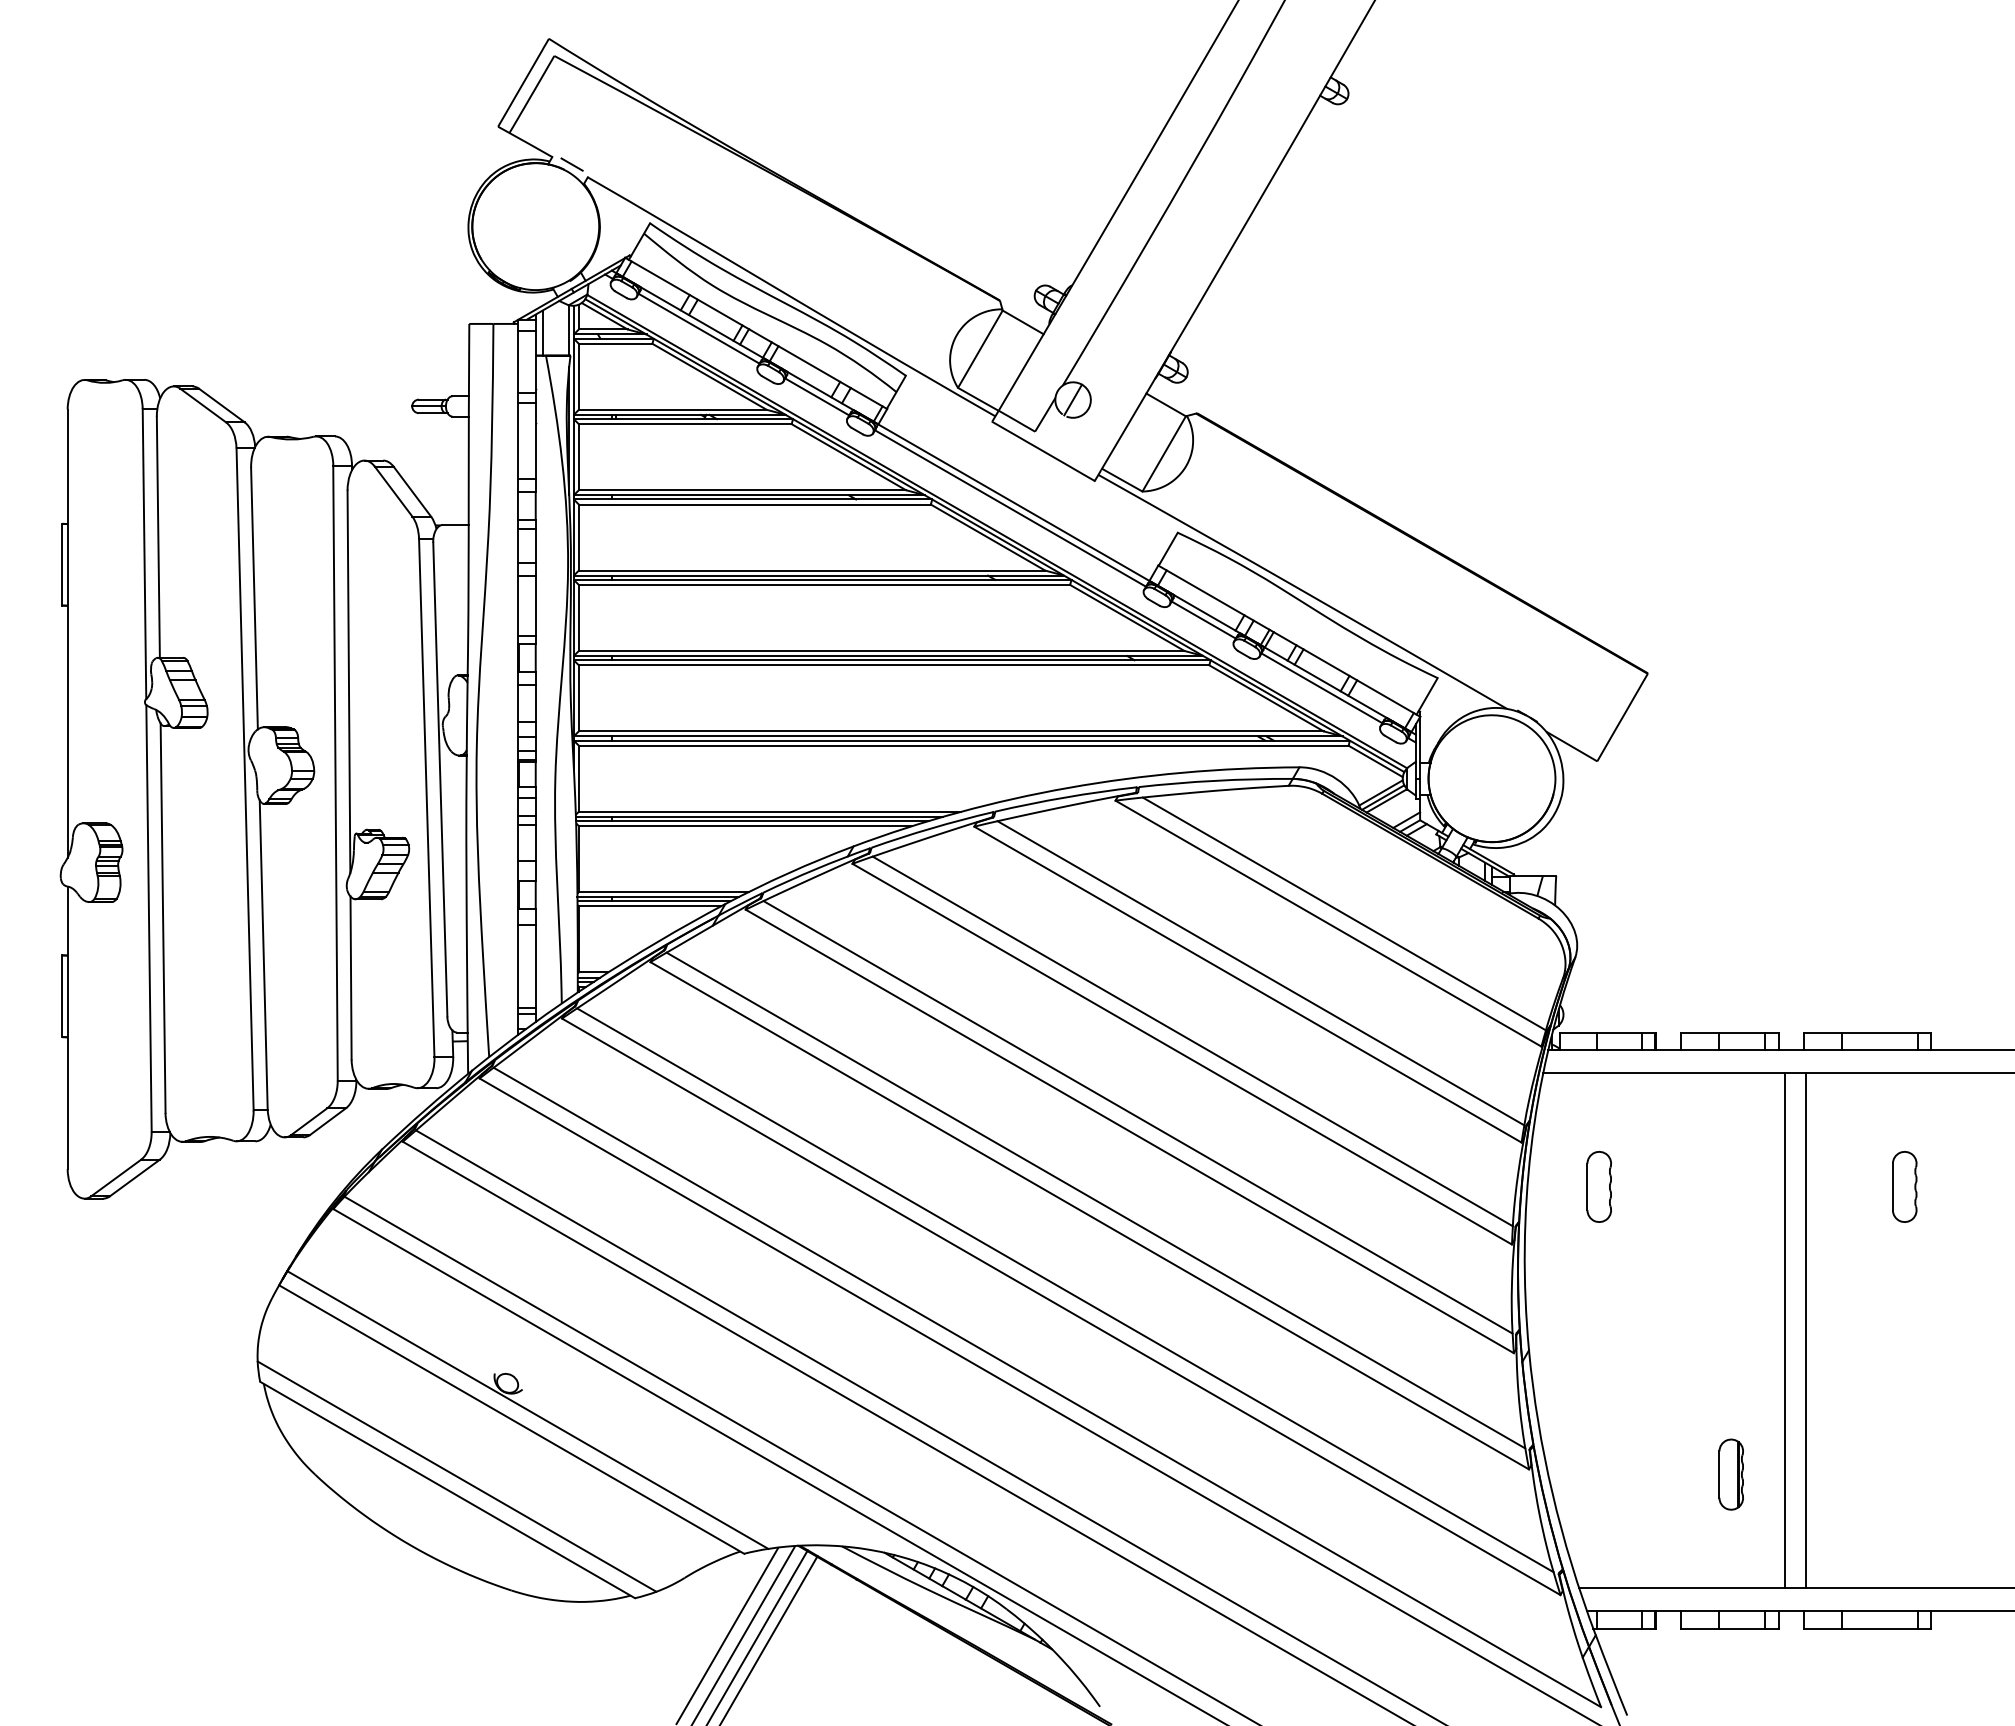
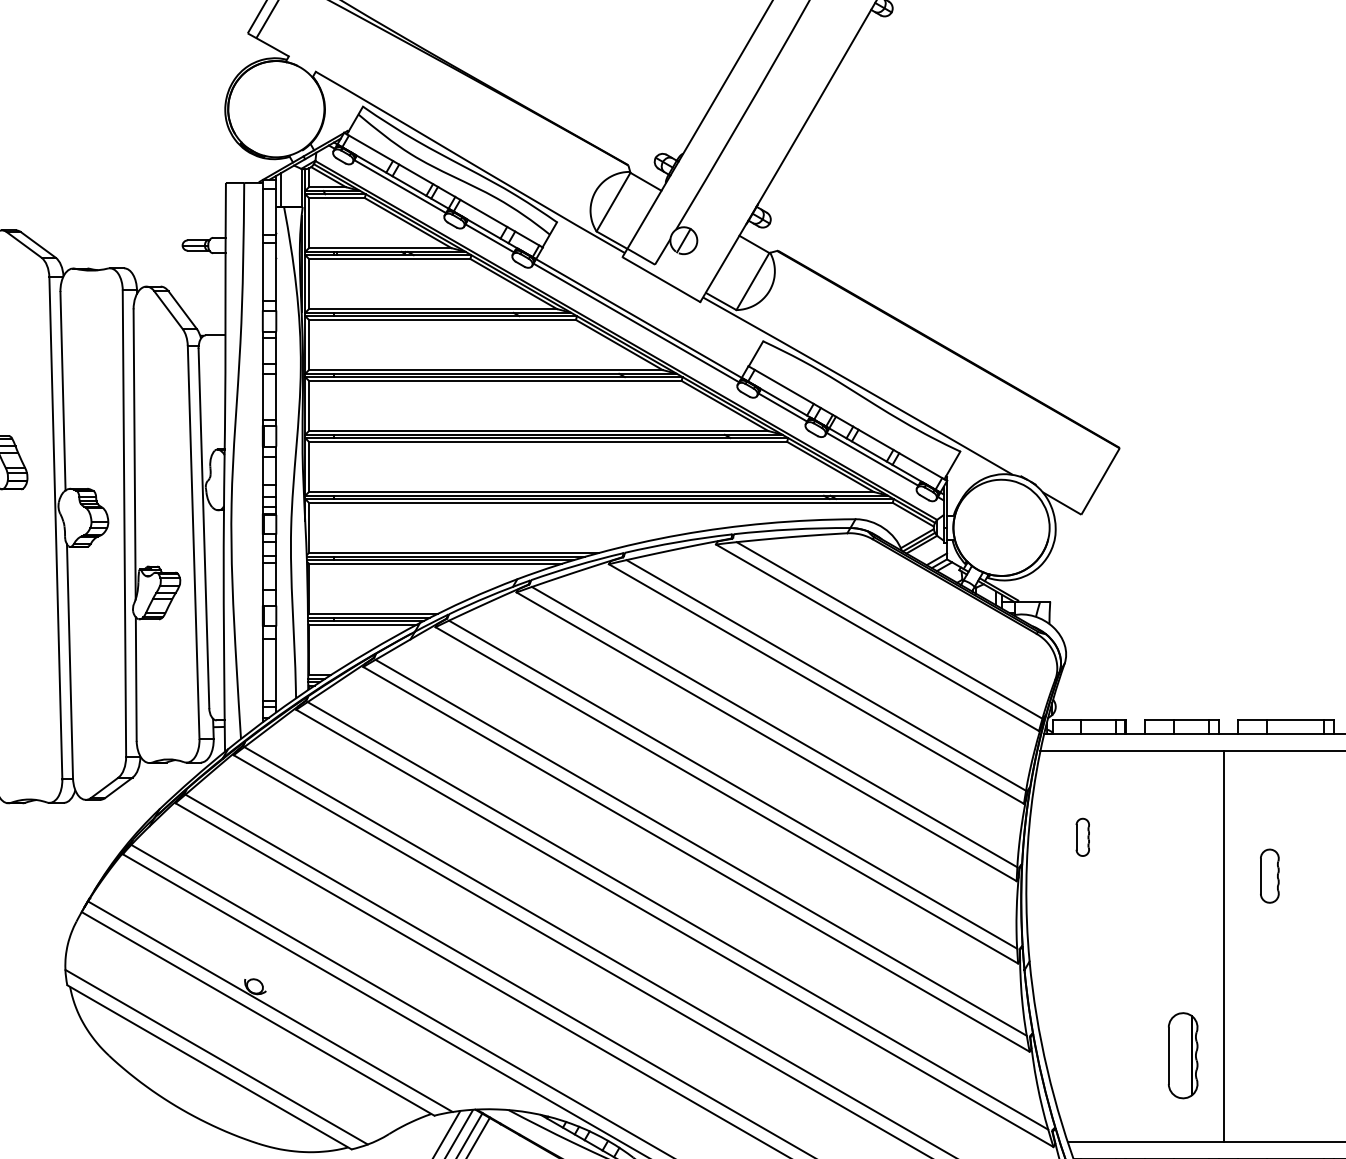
line: (571, 164) -> (303, 62), removed
part: (1598, 1186) -> (1082, 837), size x0.7
part: (1904, 1186) -> (1269, 875), moved
line: (1806, 1330) -> (1240, 946), removed
part: (1730, 1474) -> (1182, 1055), size x1.6

